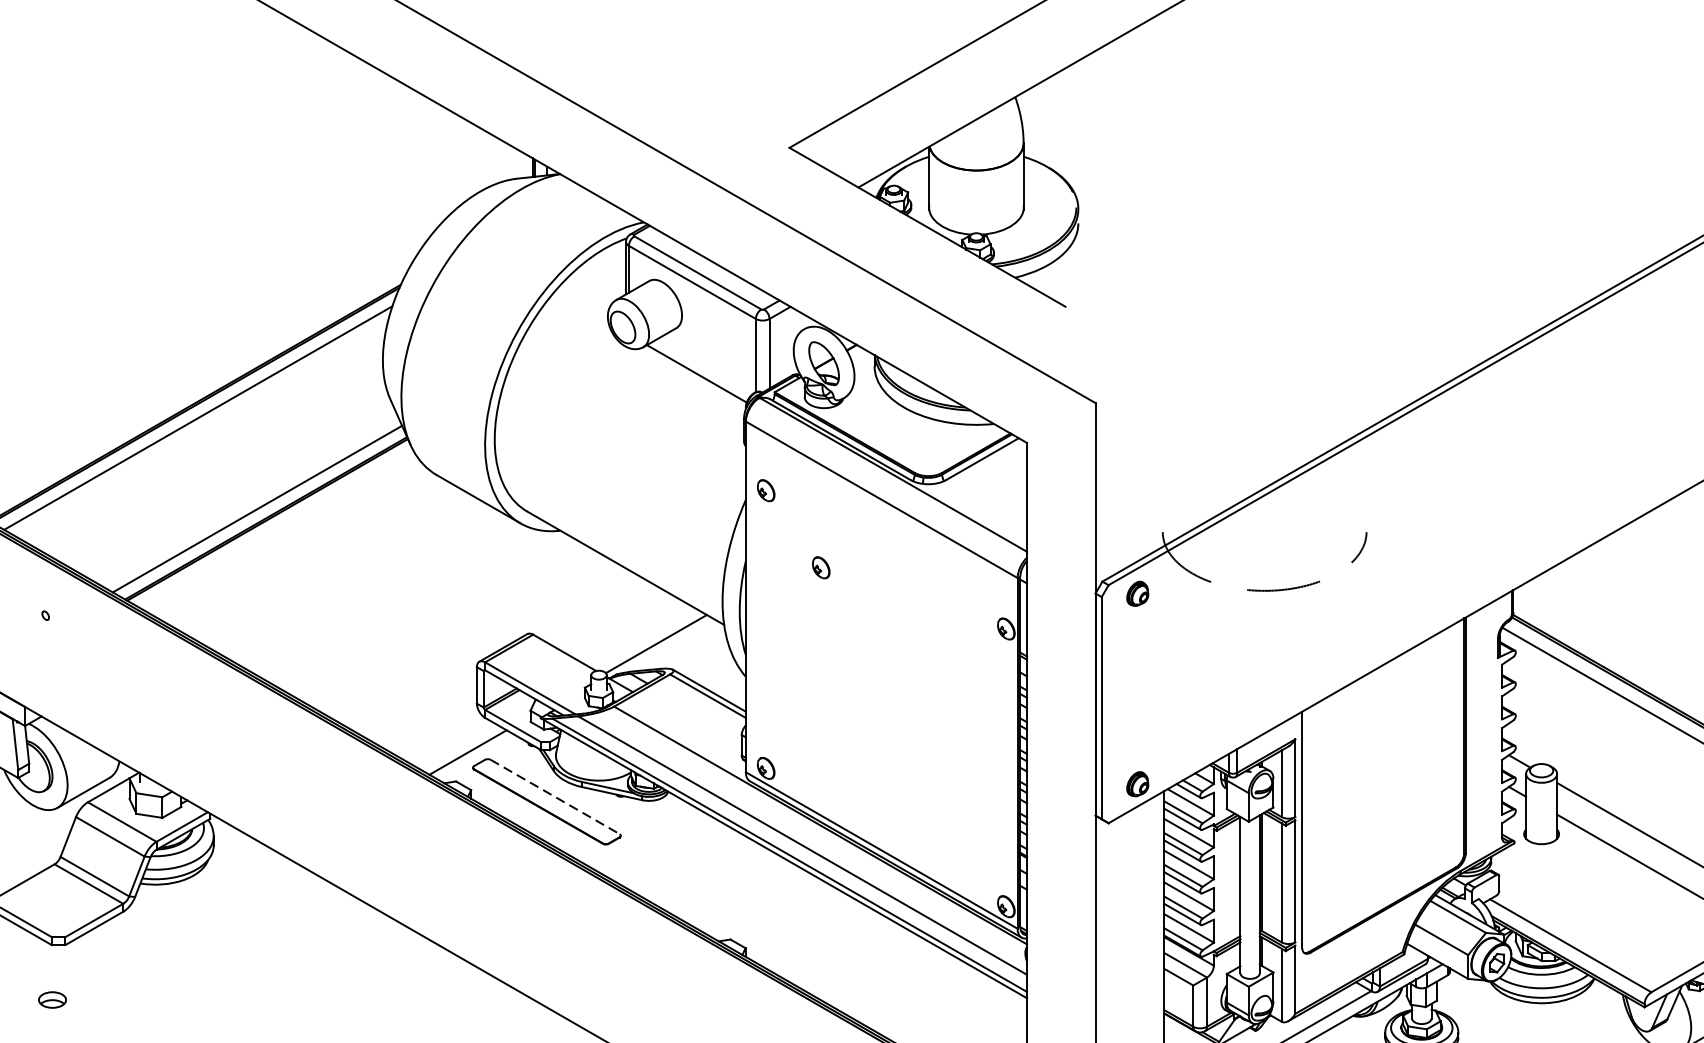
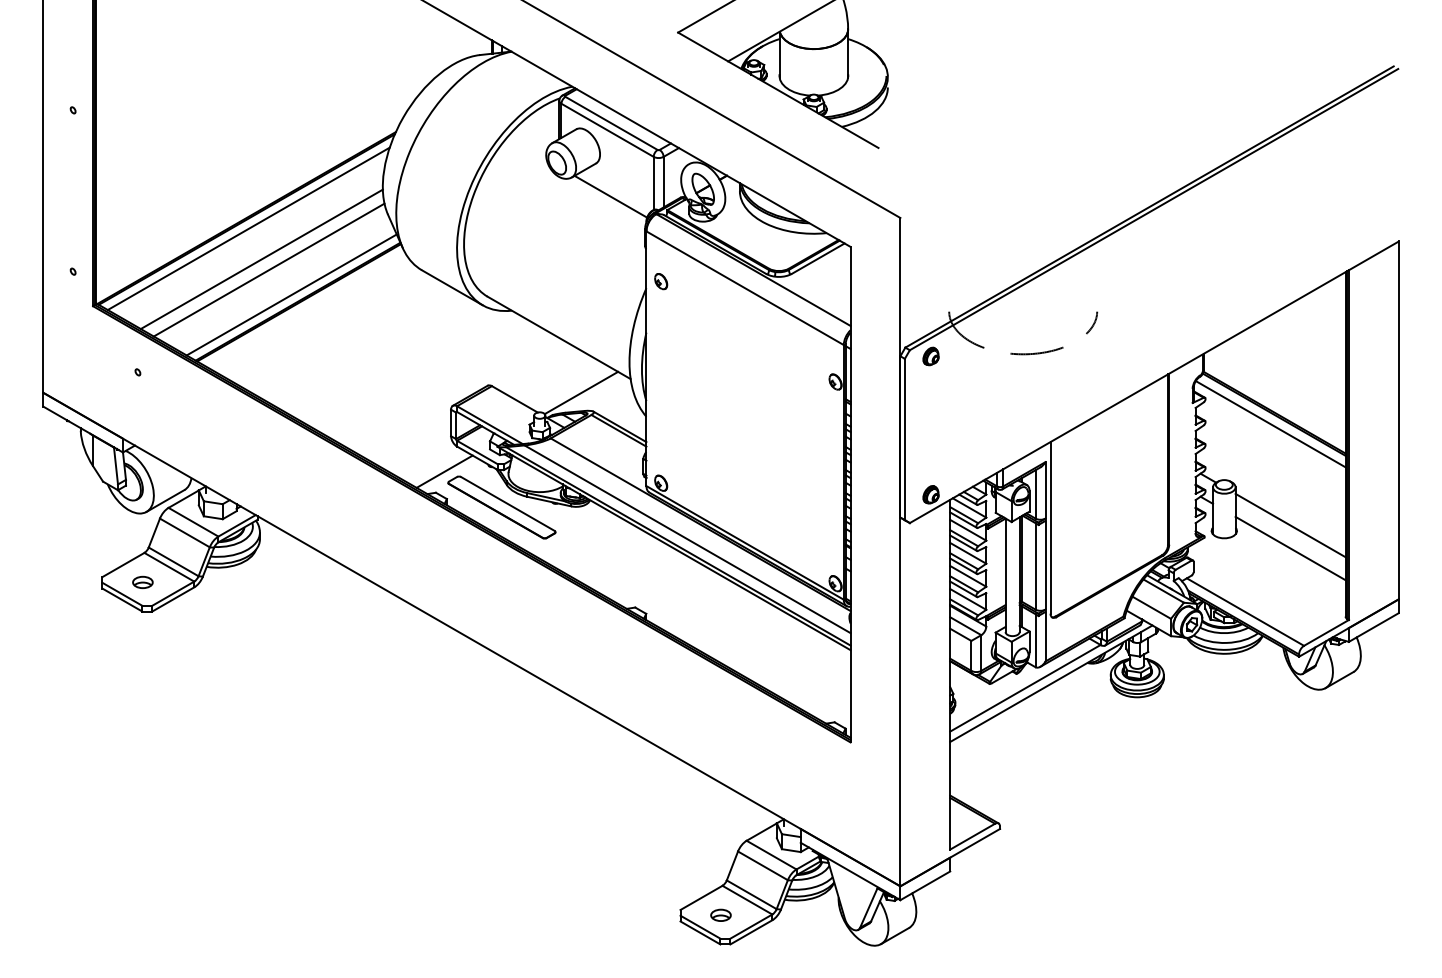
line: (215, 460) -> (261, 259), added
line: (225, 474) -> (268, 269), added
part: (821, 567) -> (701, 337), removed
line: (555, 797) -> (508, 504), dashed -> solid
part: (51, 998) -> (142, 581), moved

